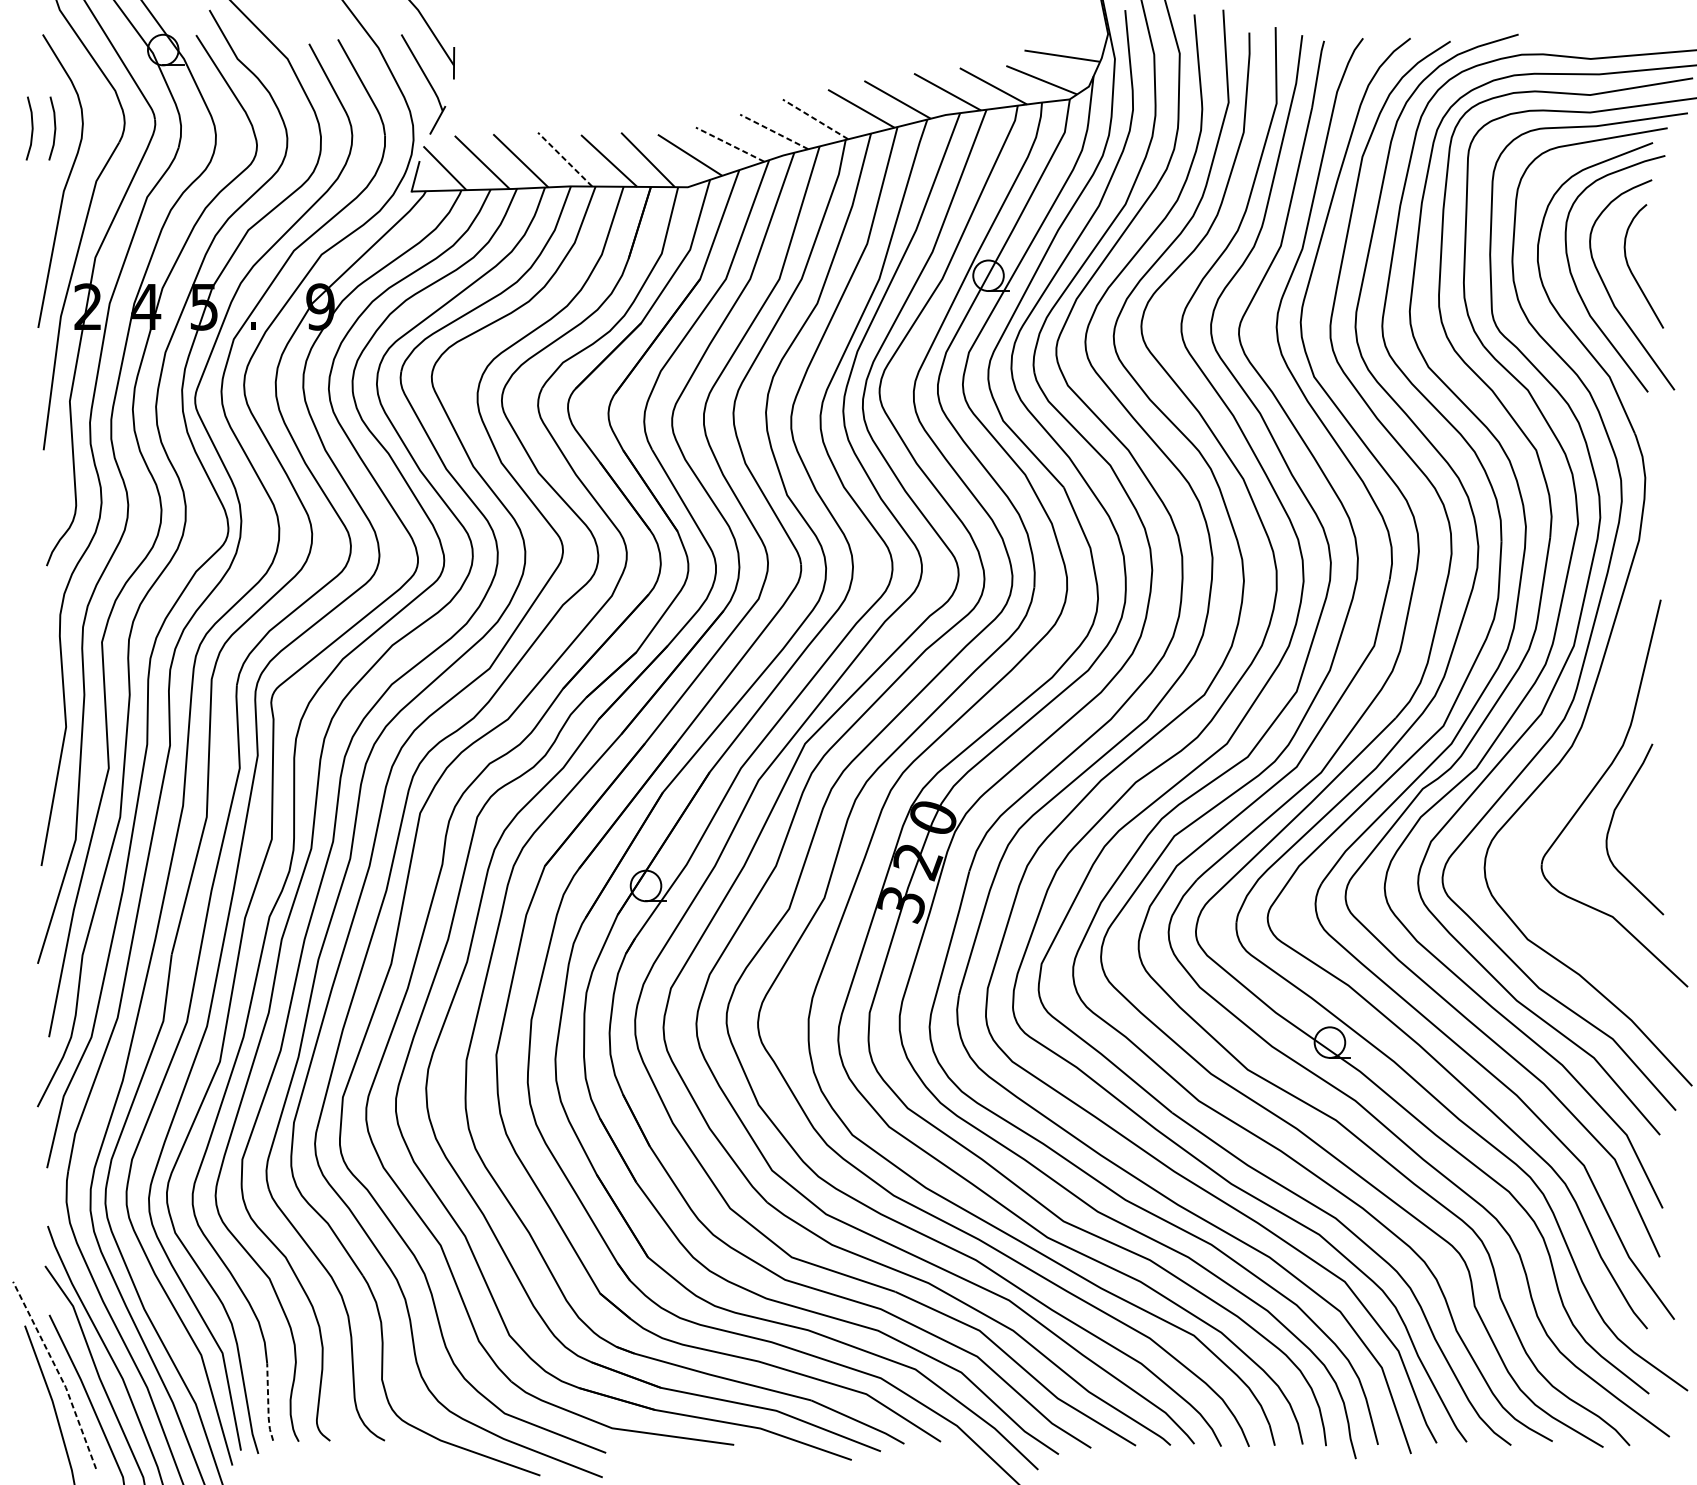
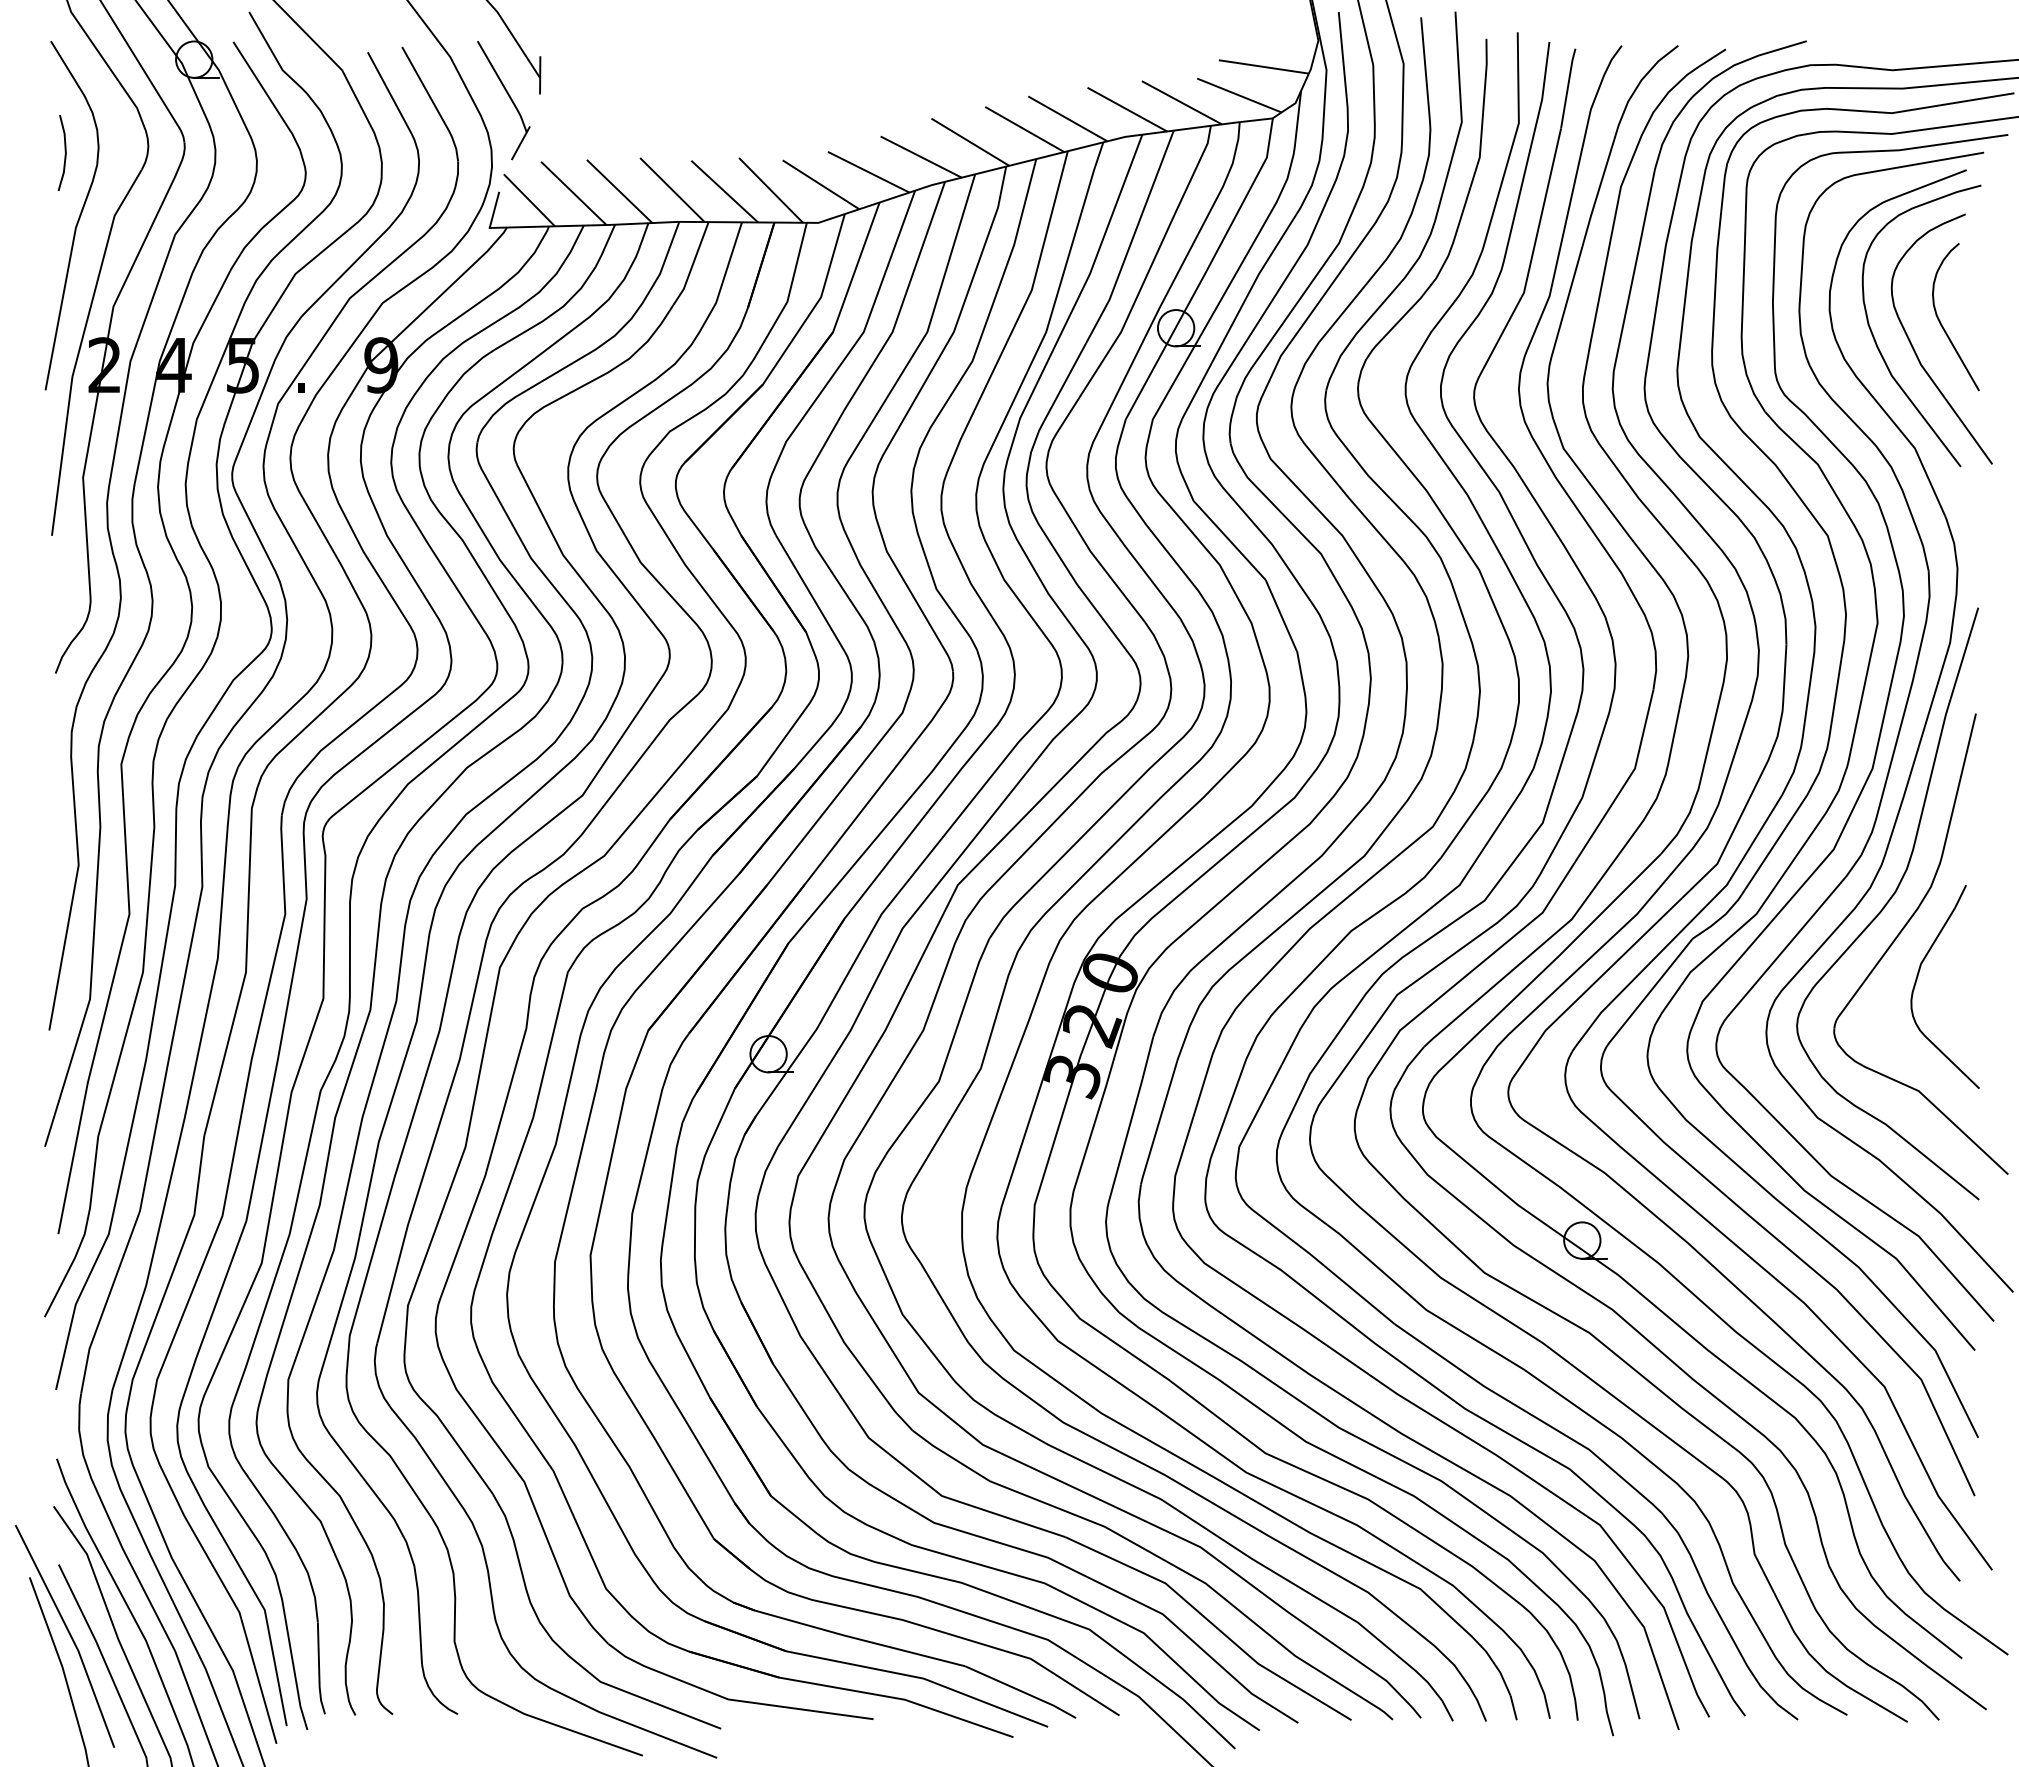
line: (814, 118) -> (969, 141), dashed -> solid
line: (31, 127) -> (37, 151), removed
line: (773, 131) -> (920, 156), dashed -> solid
line: (729, 144) -> (868, 171), dashed -> solid
line: (565, 159) -> (672, 189), dashed -> solid
curve: (1586, 759) -> (1887, 903), added
line: (59, 1373) -> (70, 1634), dashed -> solid
line: (268, 1403) -> (319, 1670), dashed -> solid

